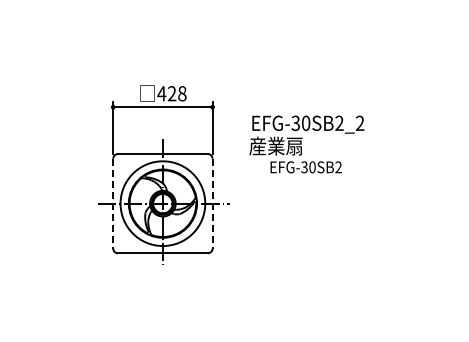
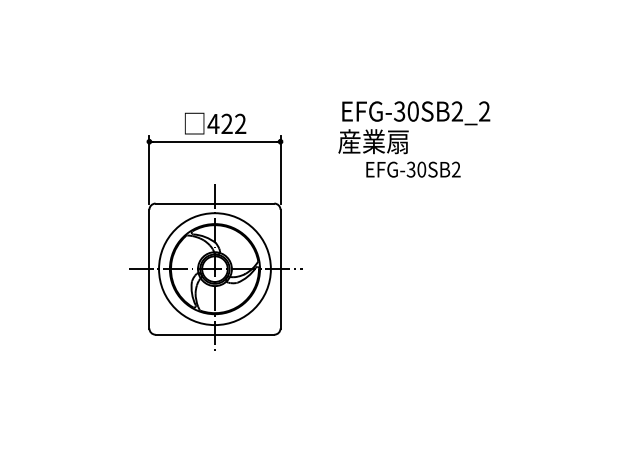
text: (182, 93) -> (240, 123), 428 -> 422
text: (306, 144) -> (413, 139), moved
line: (113, 203) -> (149, 268), dashed -> solid
line: (212, 203) -> (280, 268), dashed -> solid

